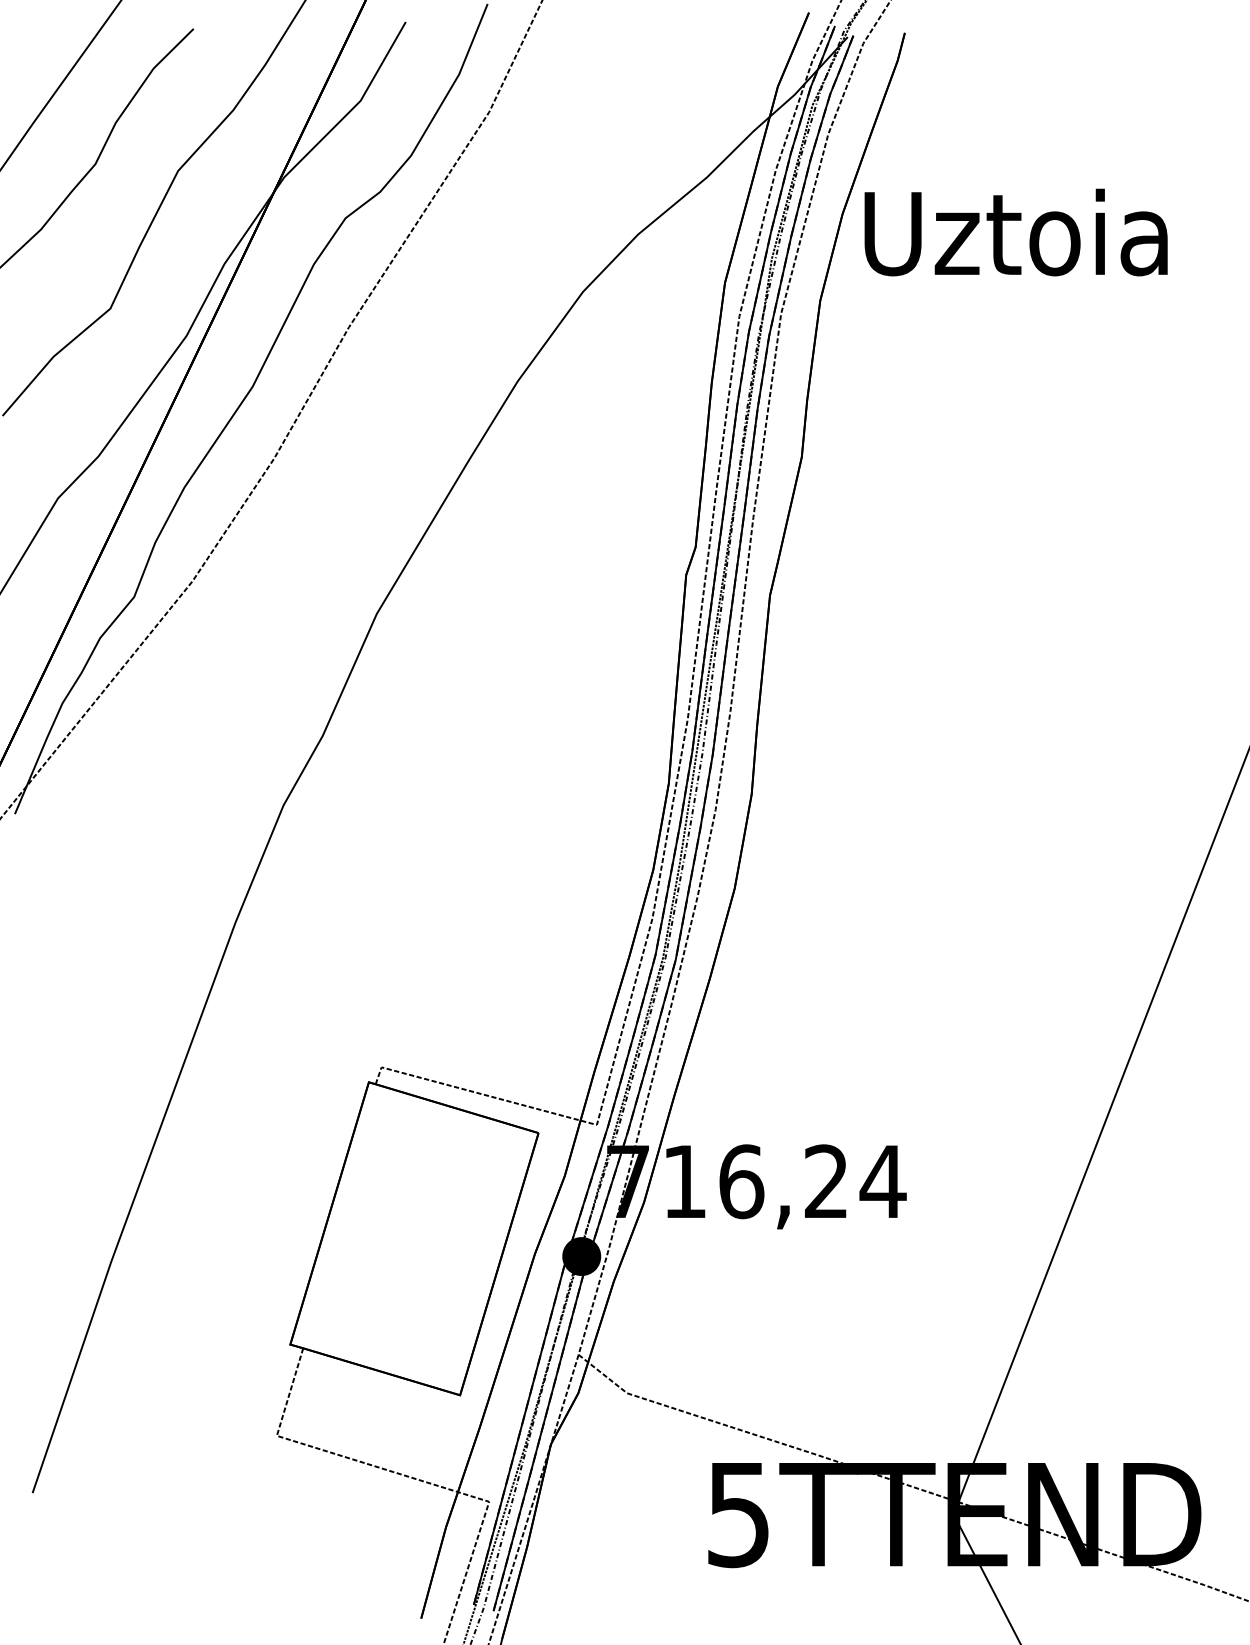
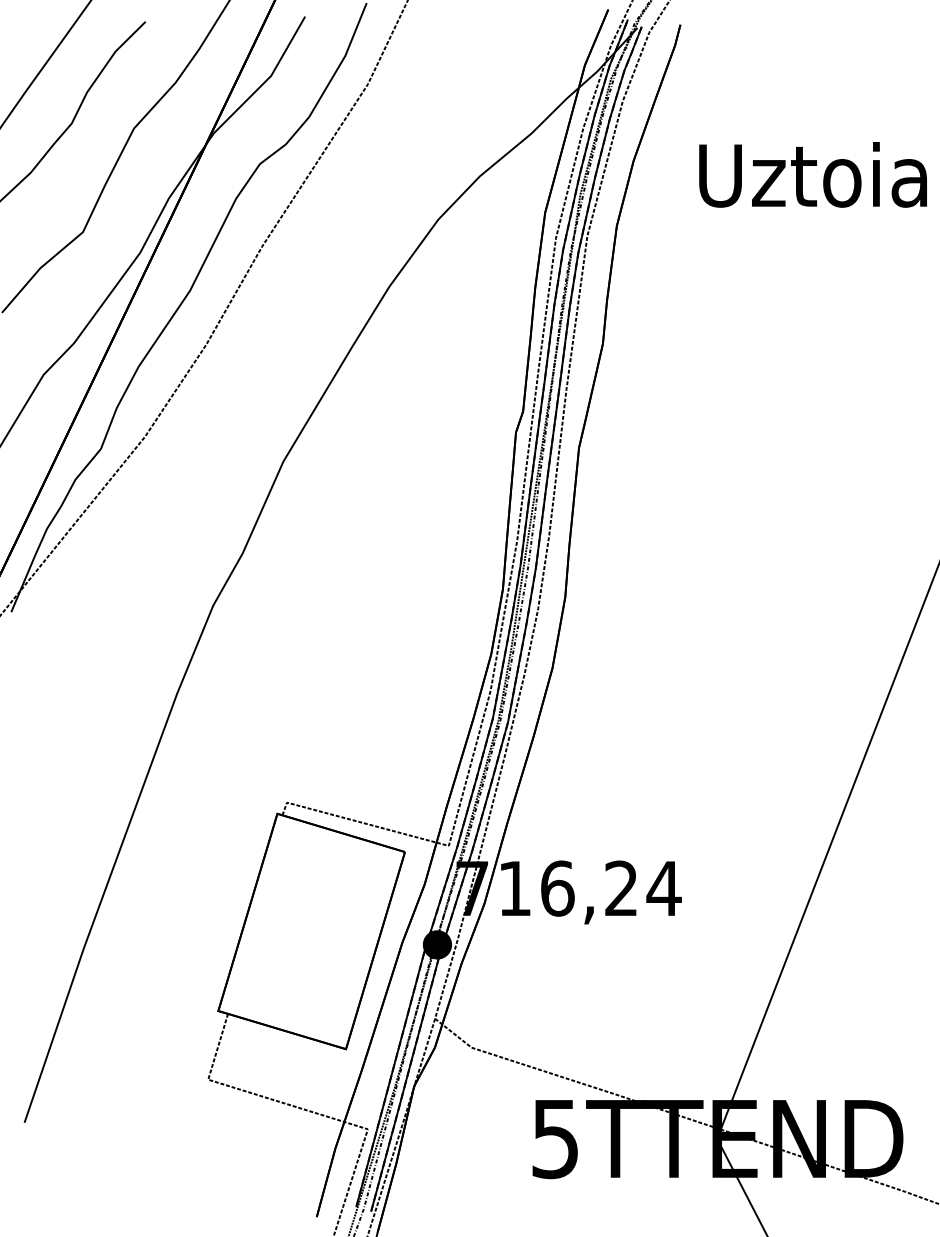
text: (1015, 232) -> (812, 174), moved

